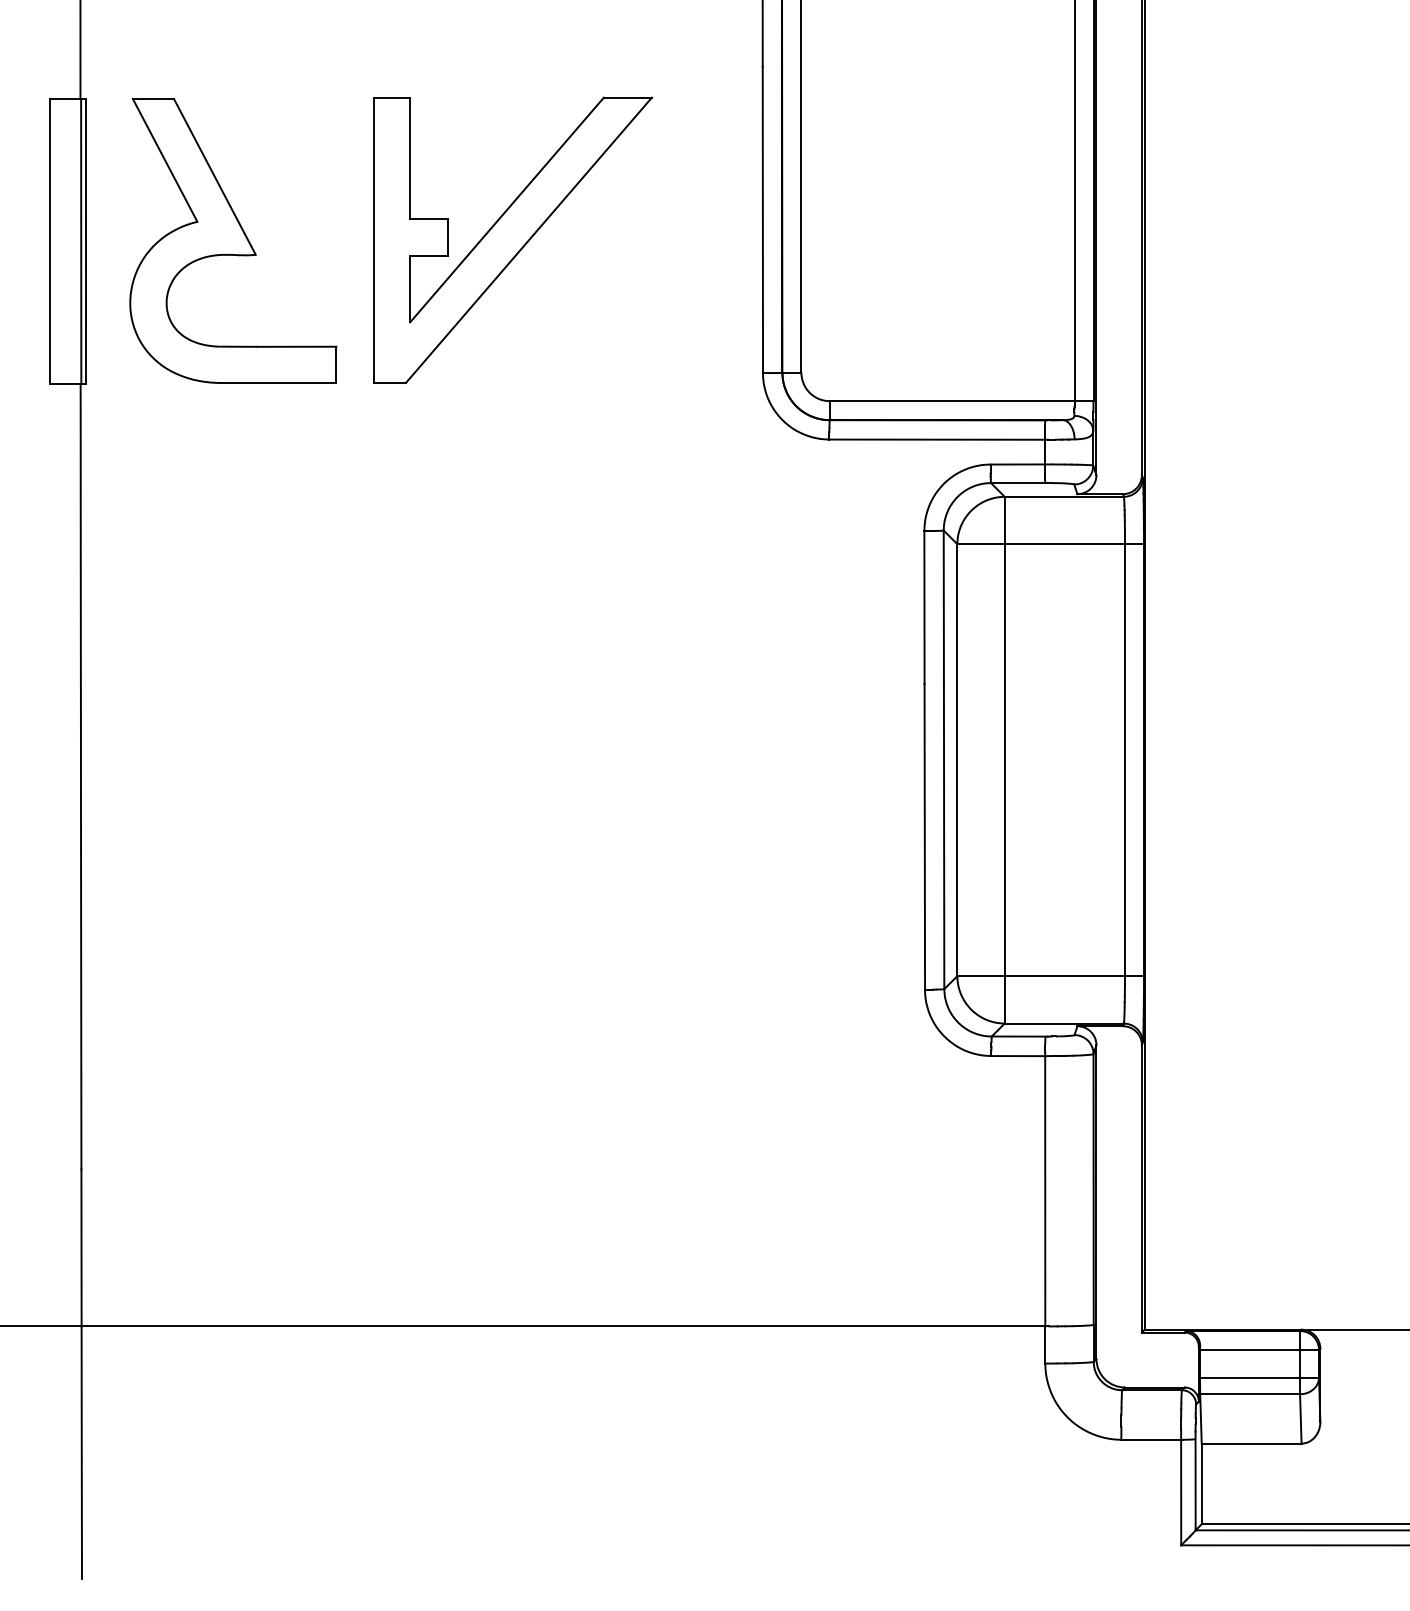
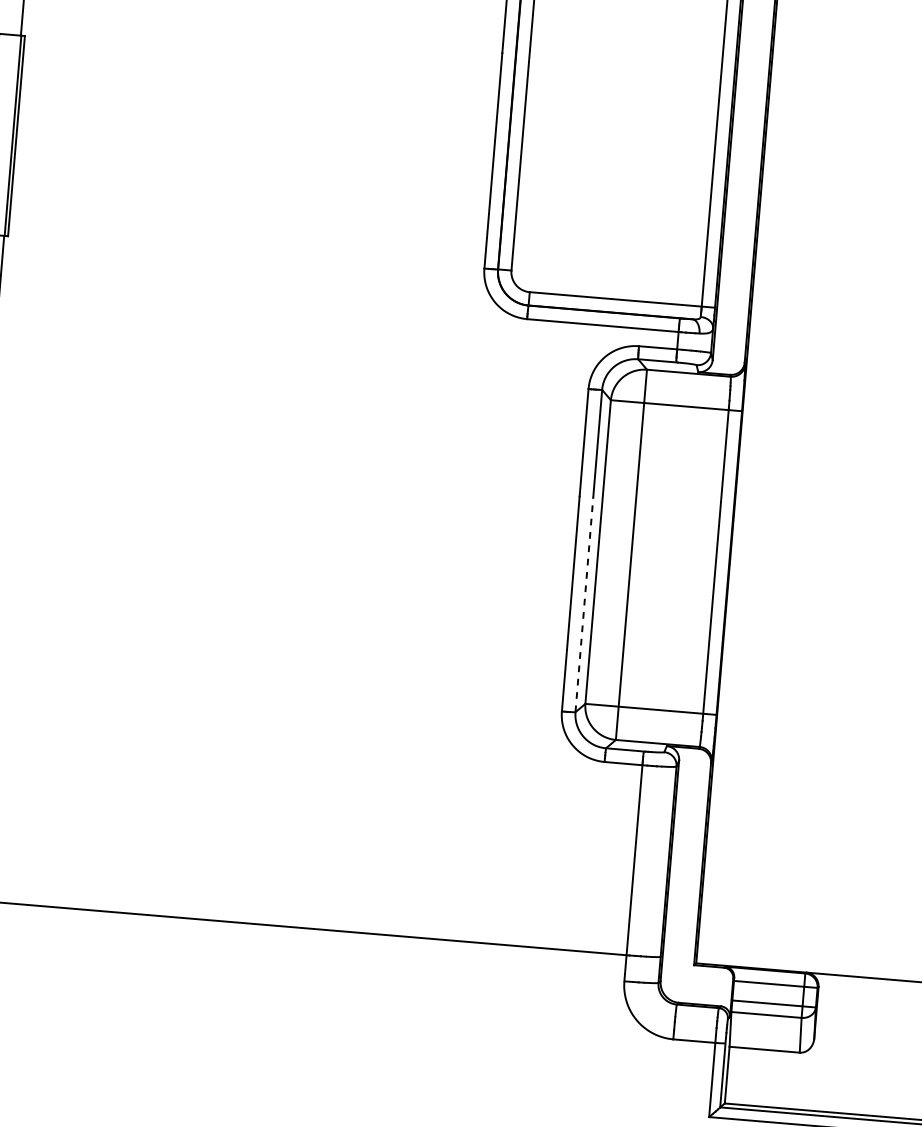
part: (233, 240) -> (120, 144), removed
part: (512, 240) -> (316, 160), removed
line: (944, 836) -> (584, 604), solid -> dashed

